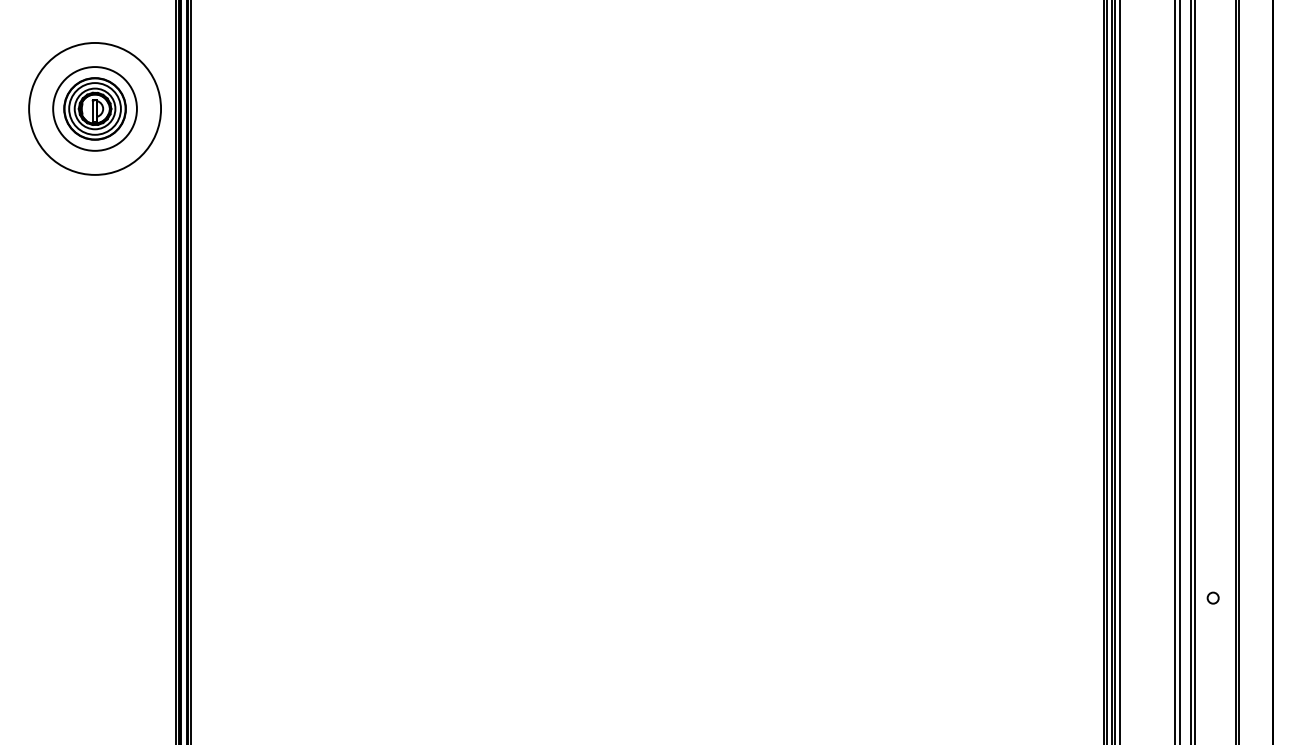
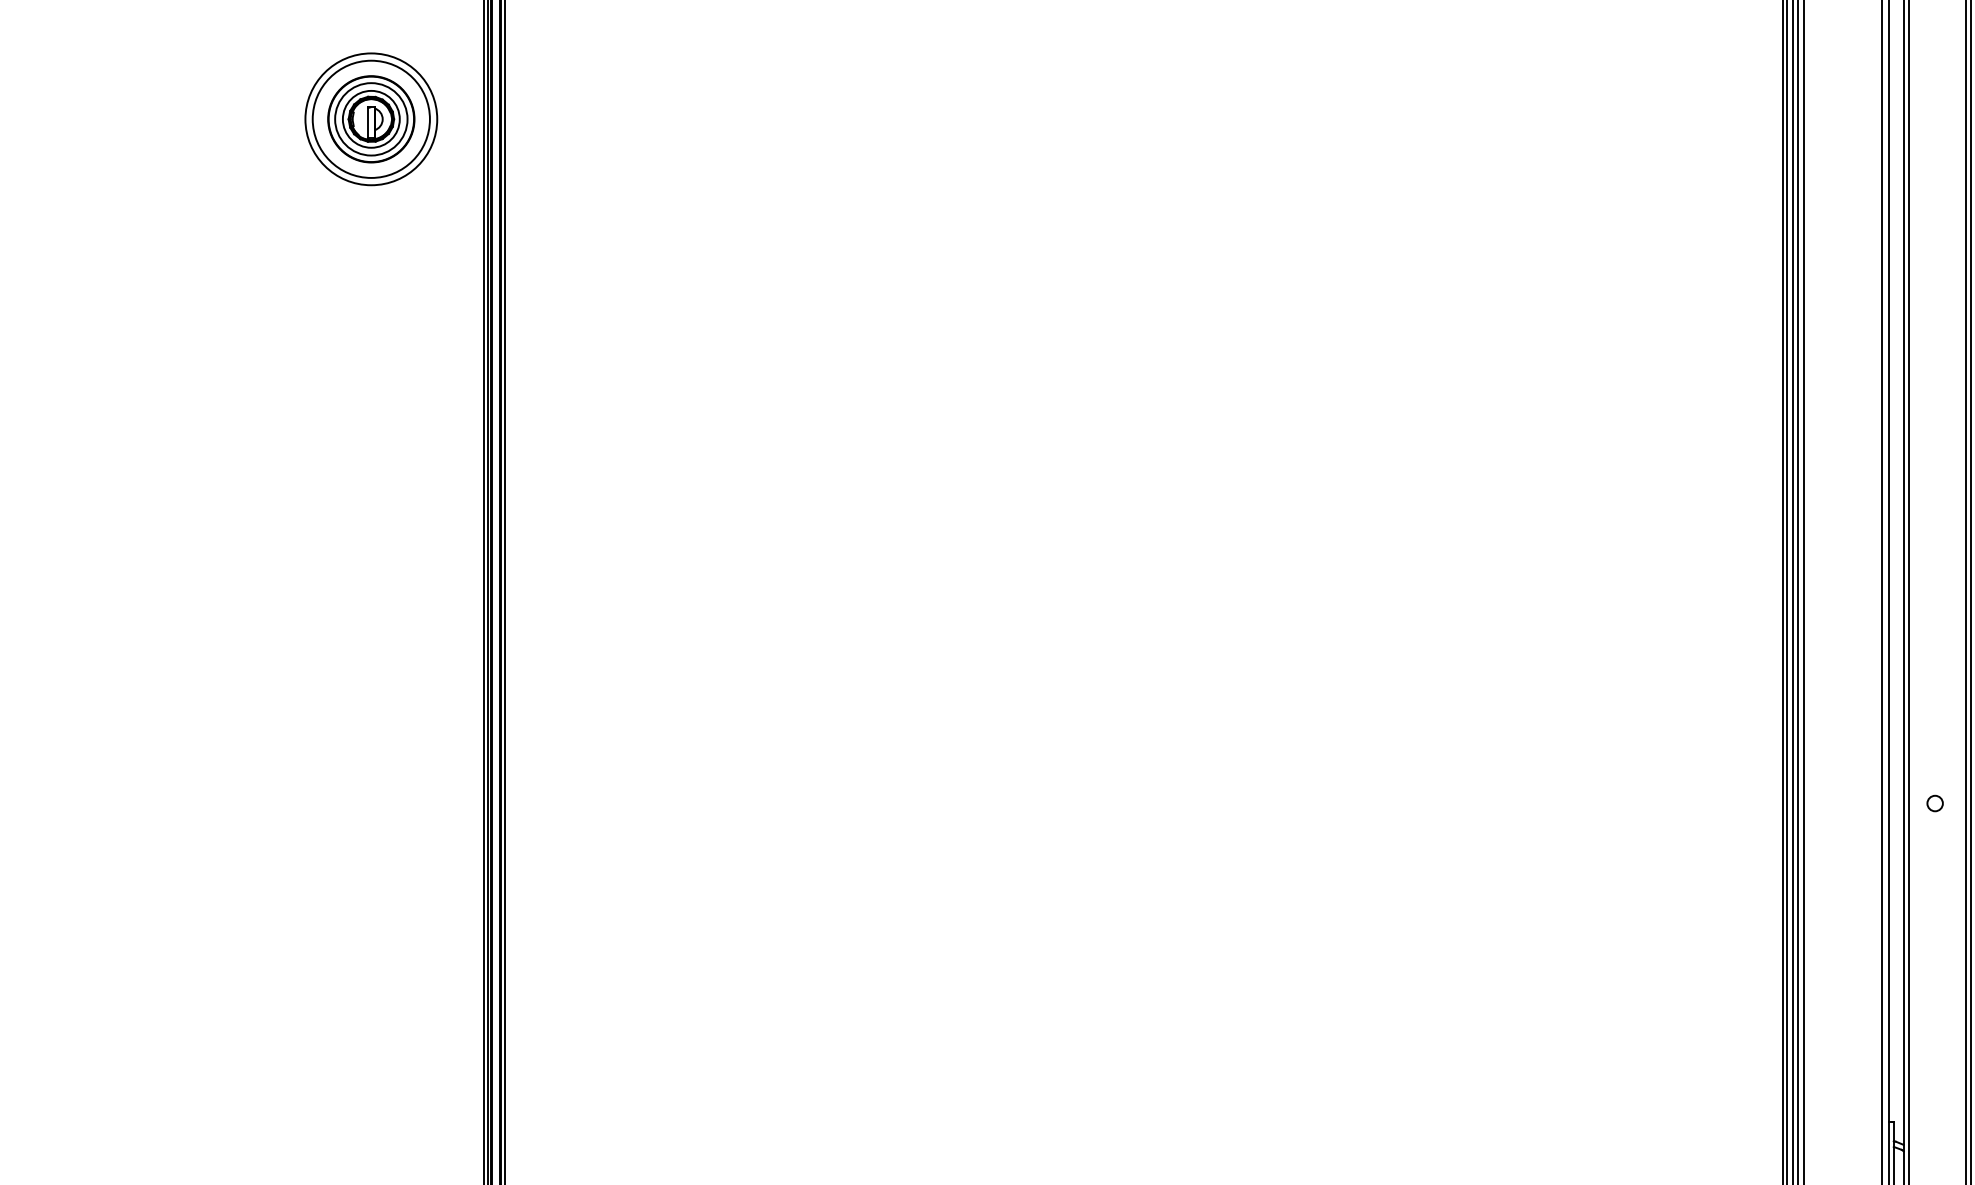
circle: (95, 109) -> (371, 119), size x0.71

